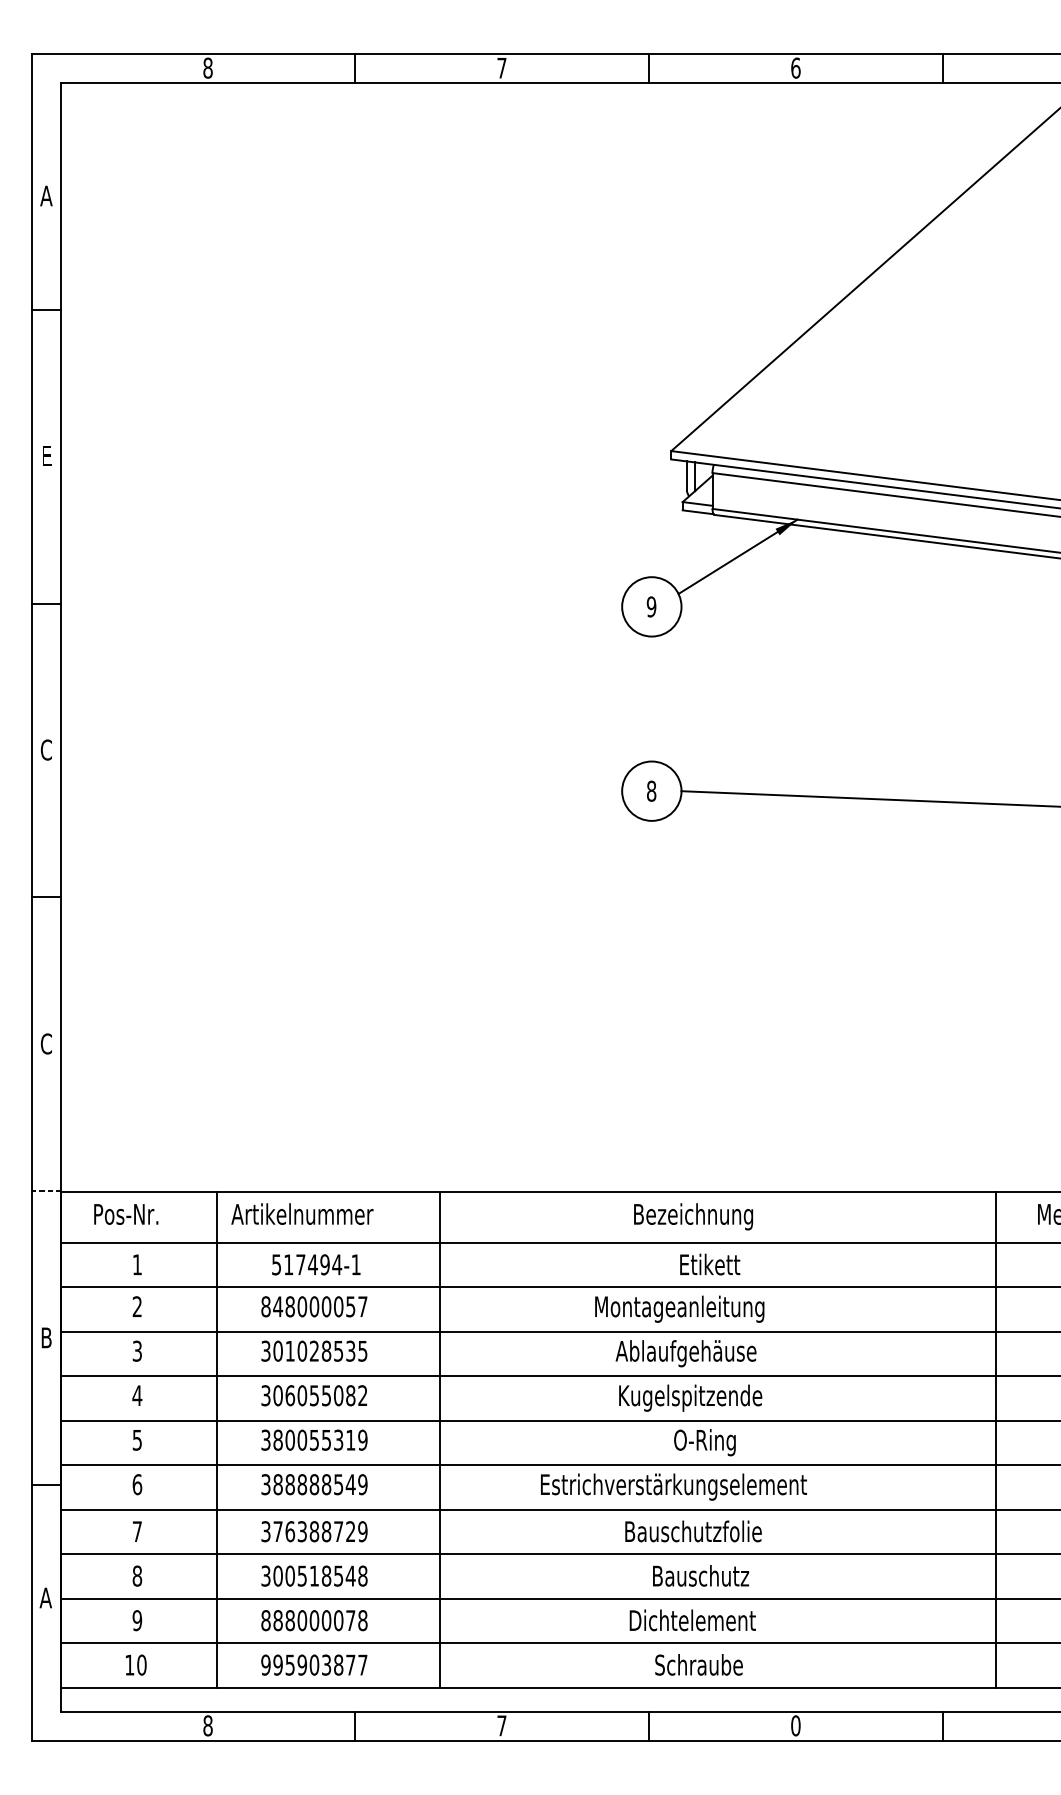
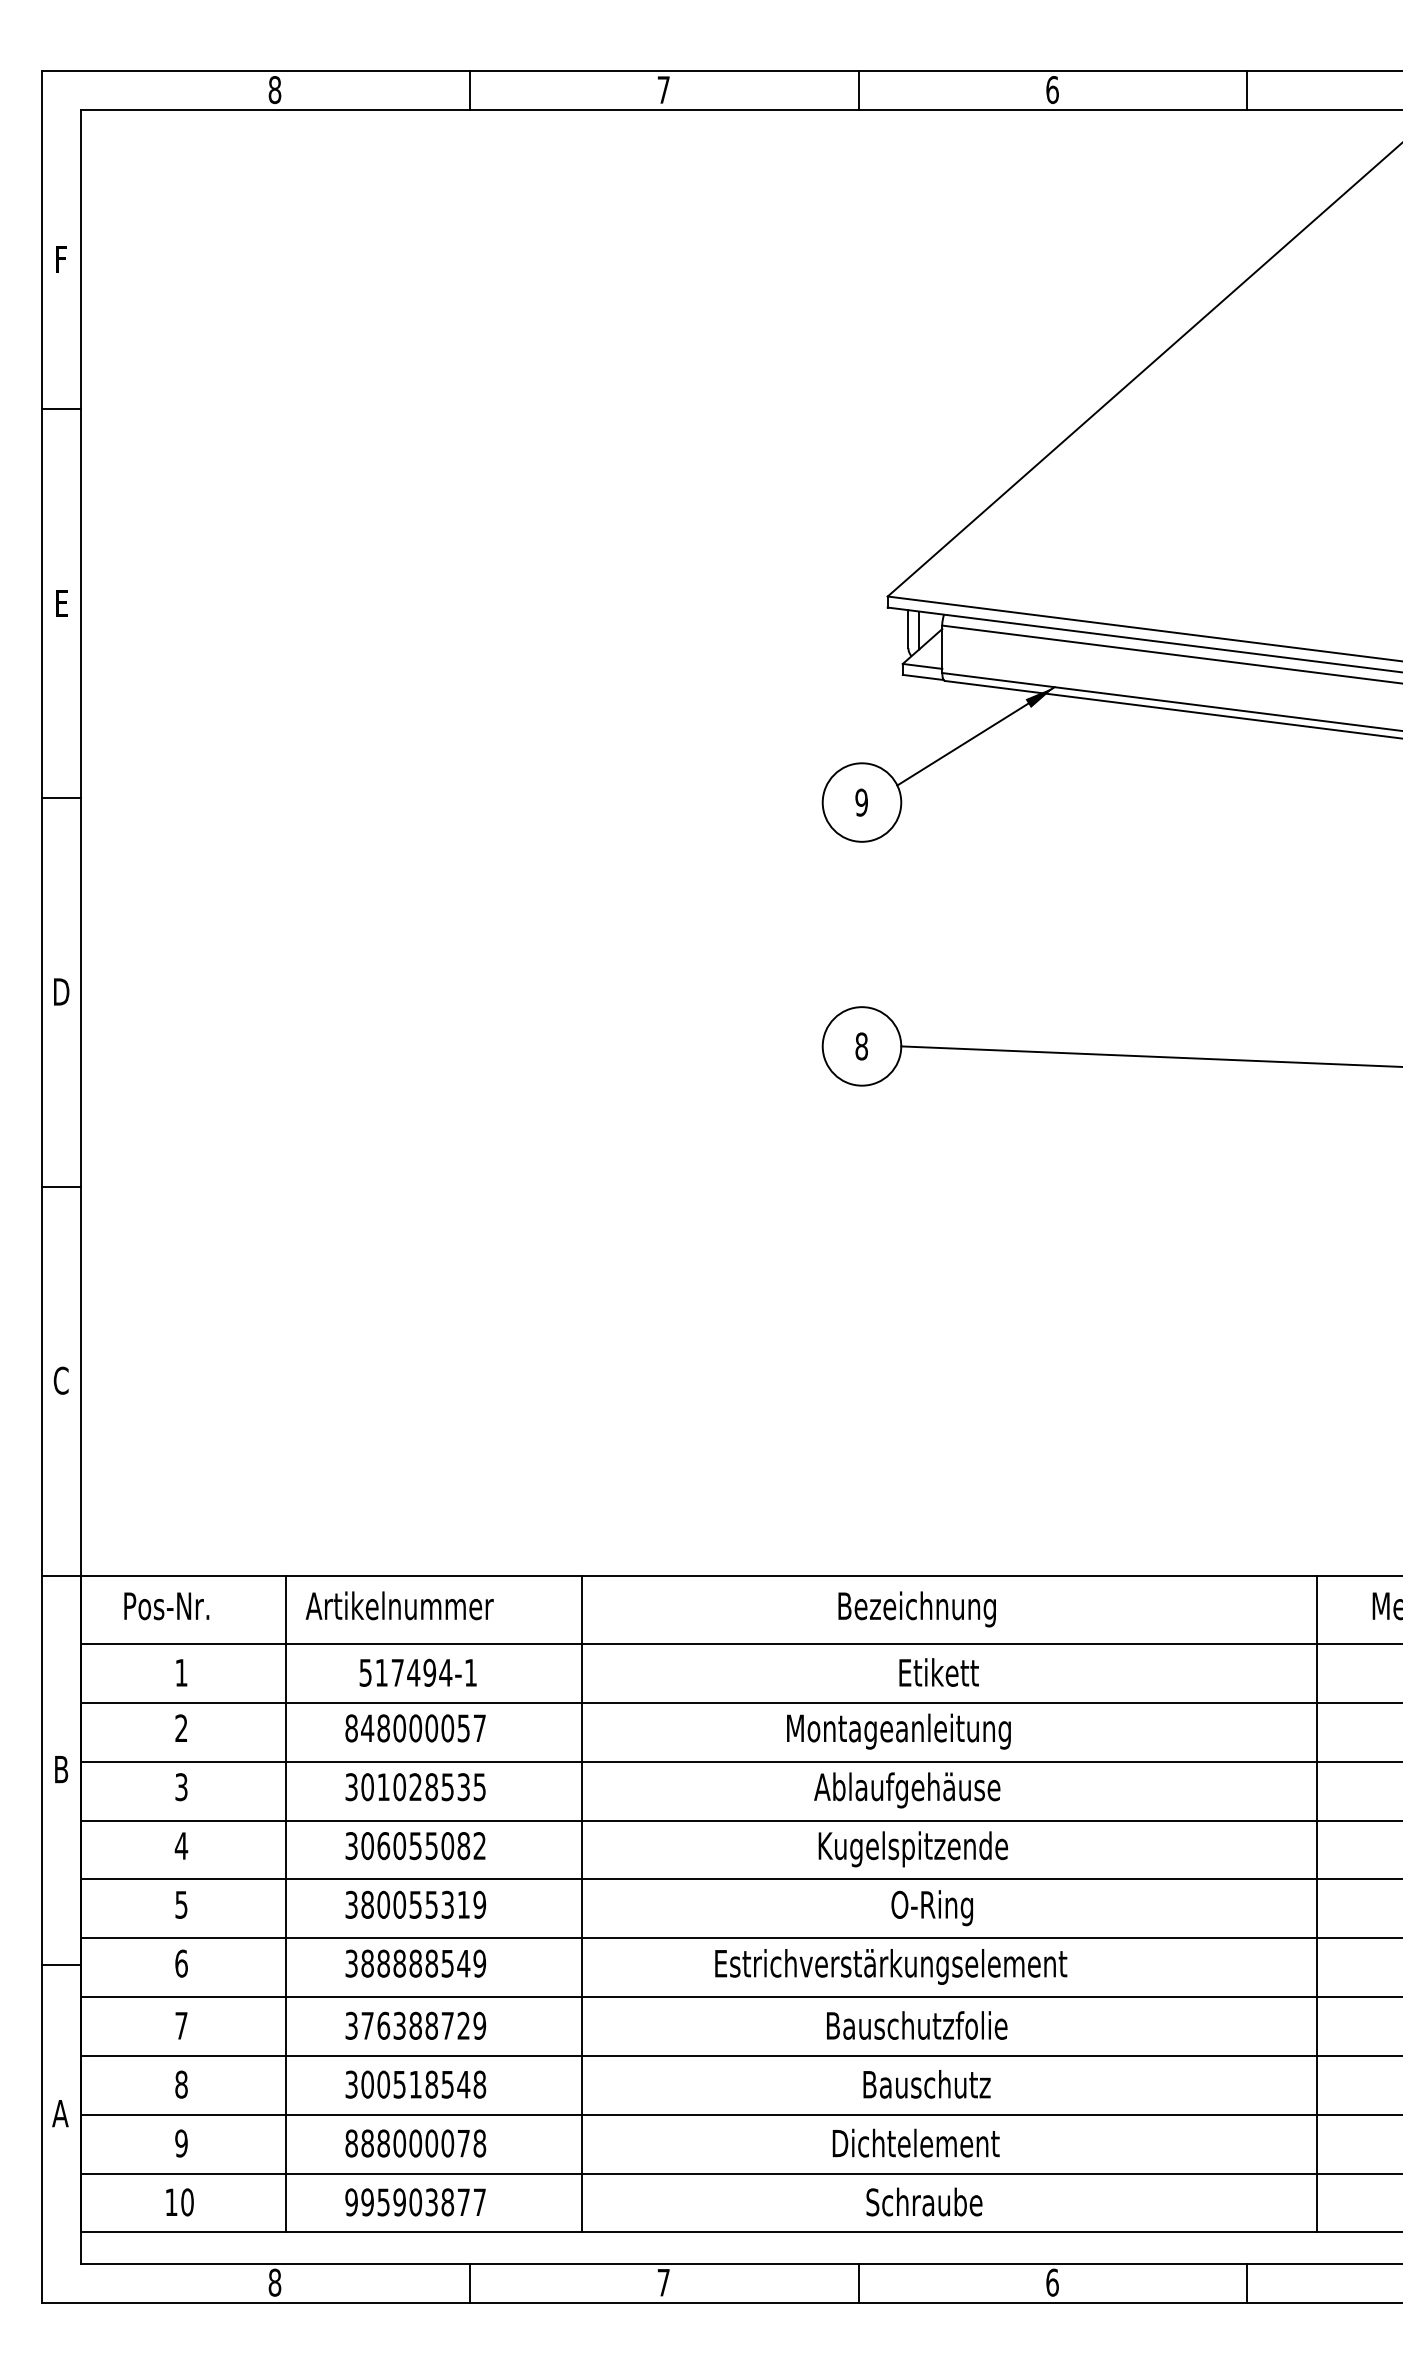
text: (46, 195) -> (61, 258), A -> F
text: (46, 749) -> (61, 991), C -> D
line: (46, 1191) -> (61, 1575), dashed -> solid
text: (795, 1725) -> (1052, 2282), 0 -> 6

